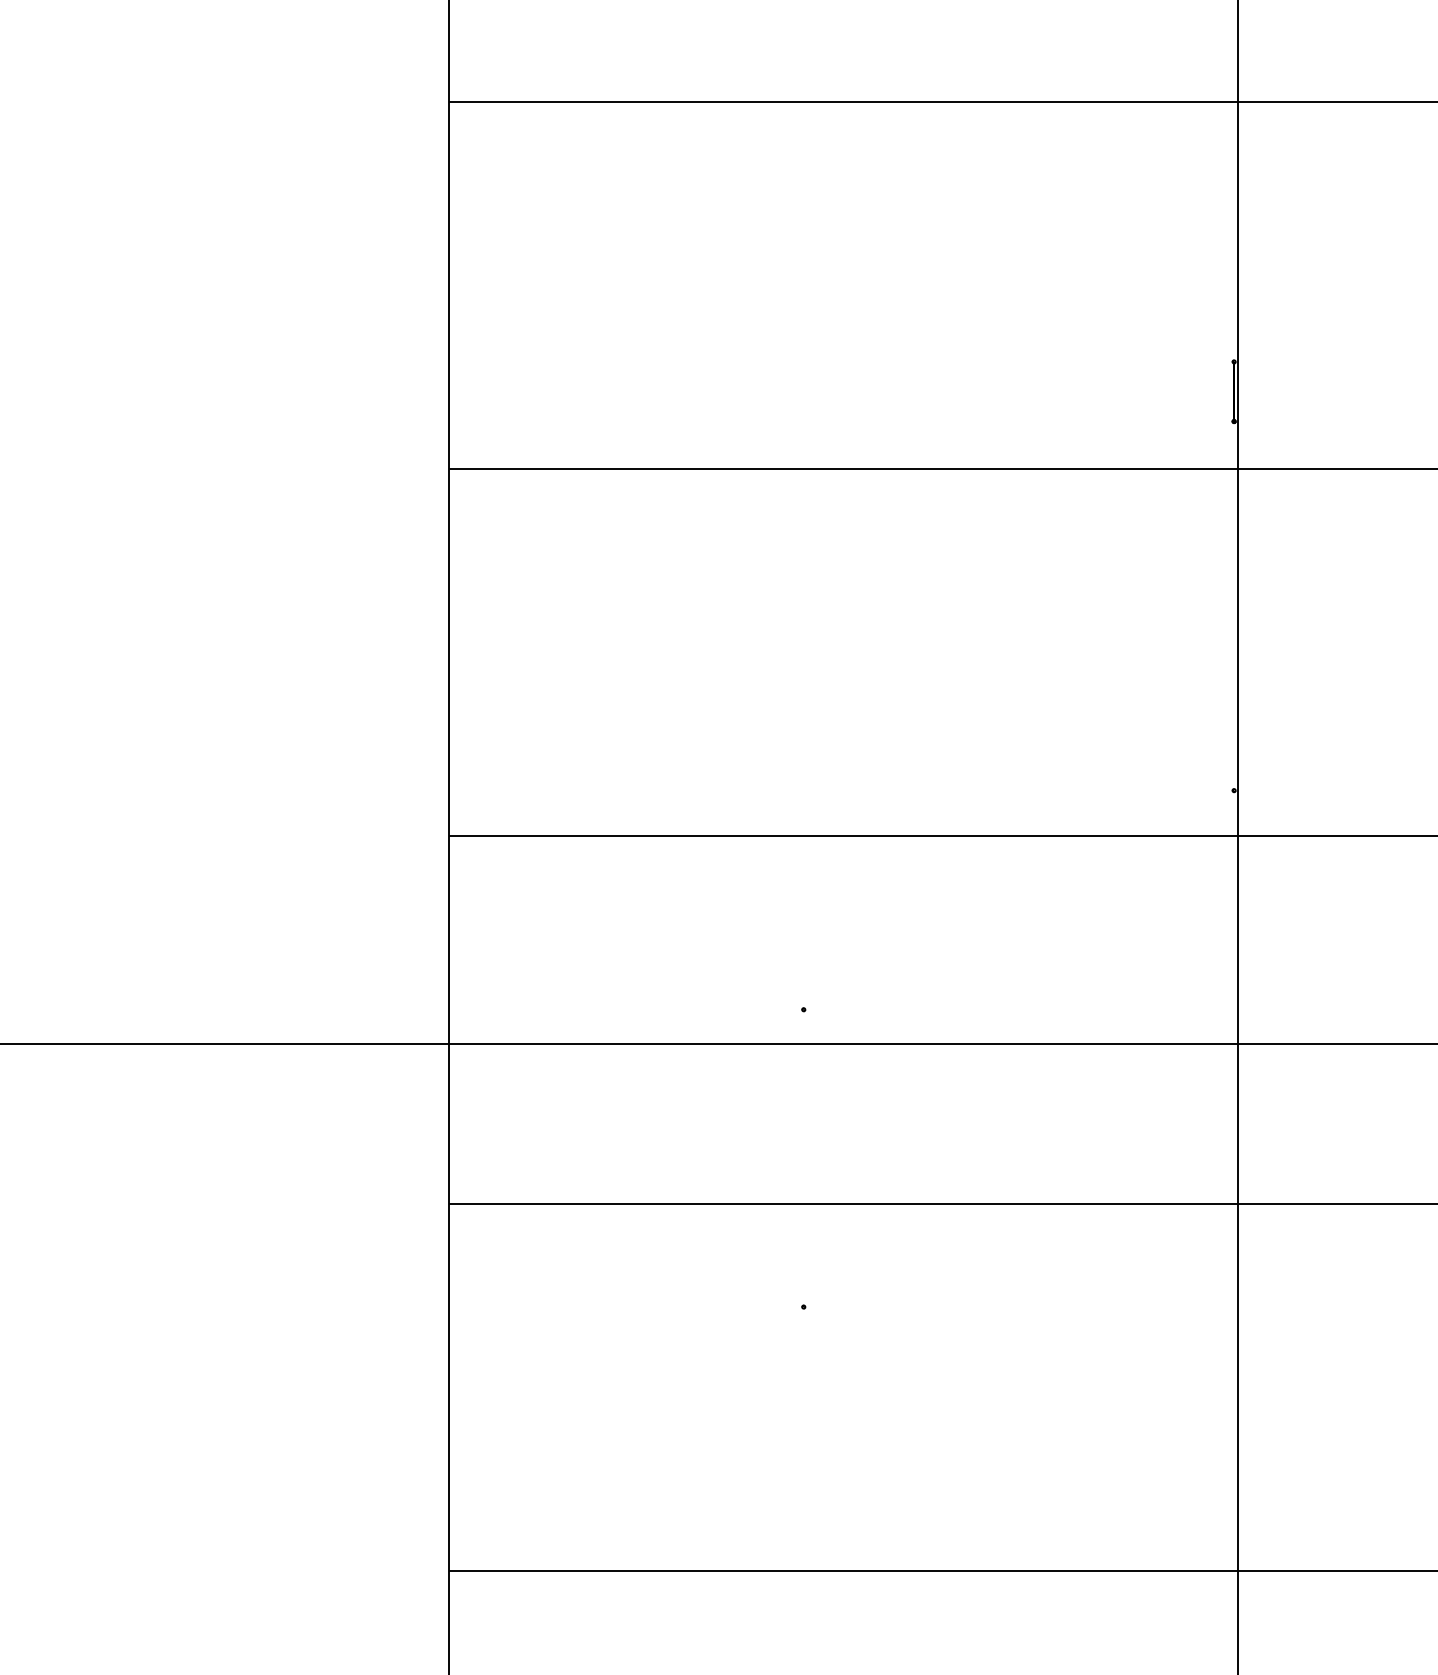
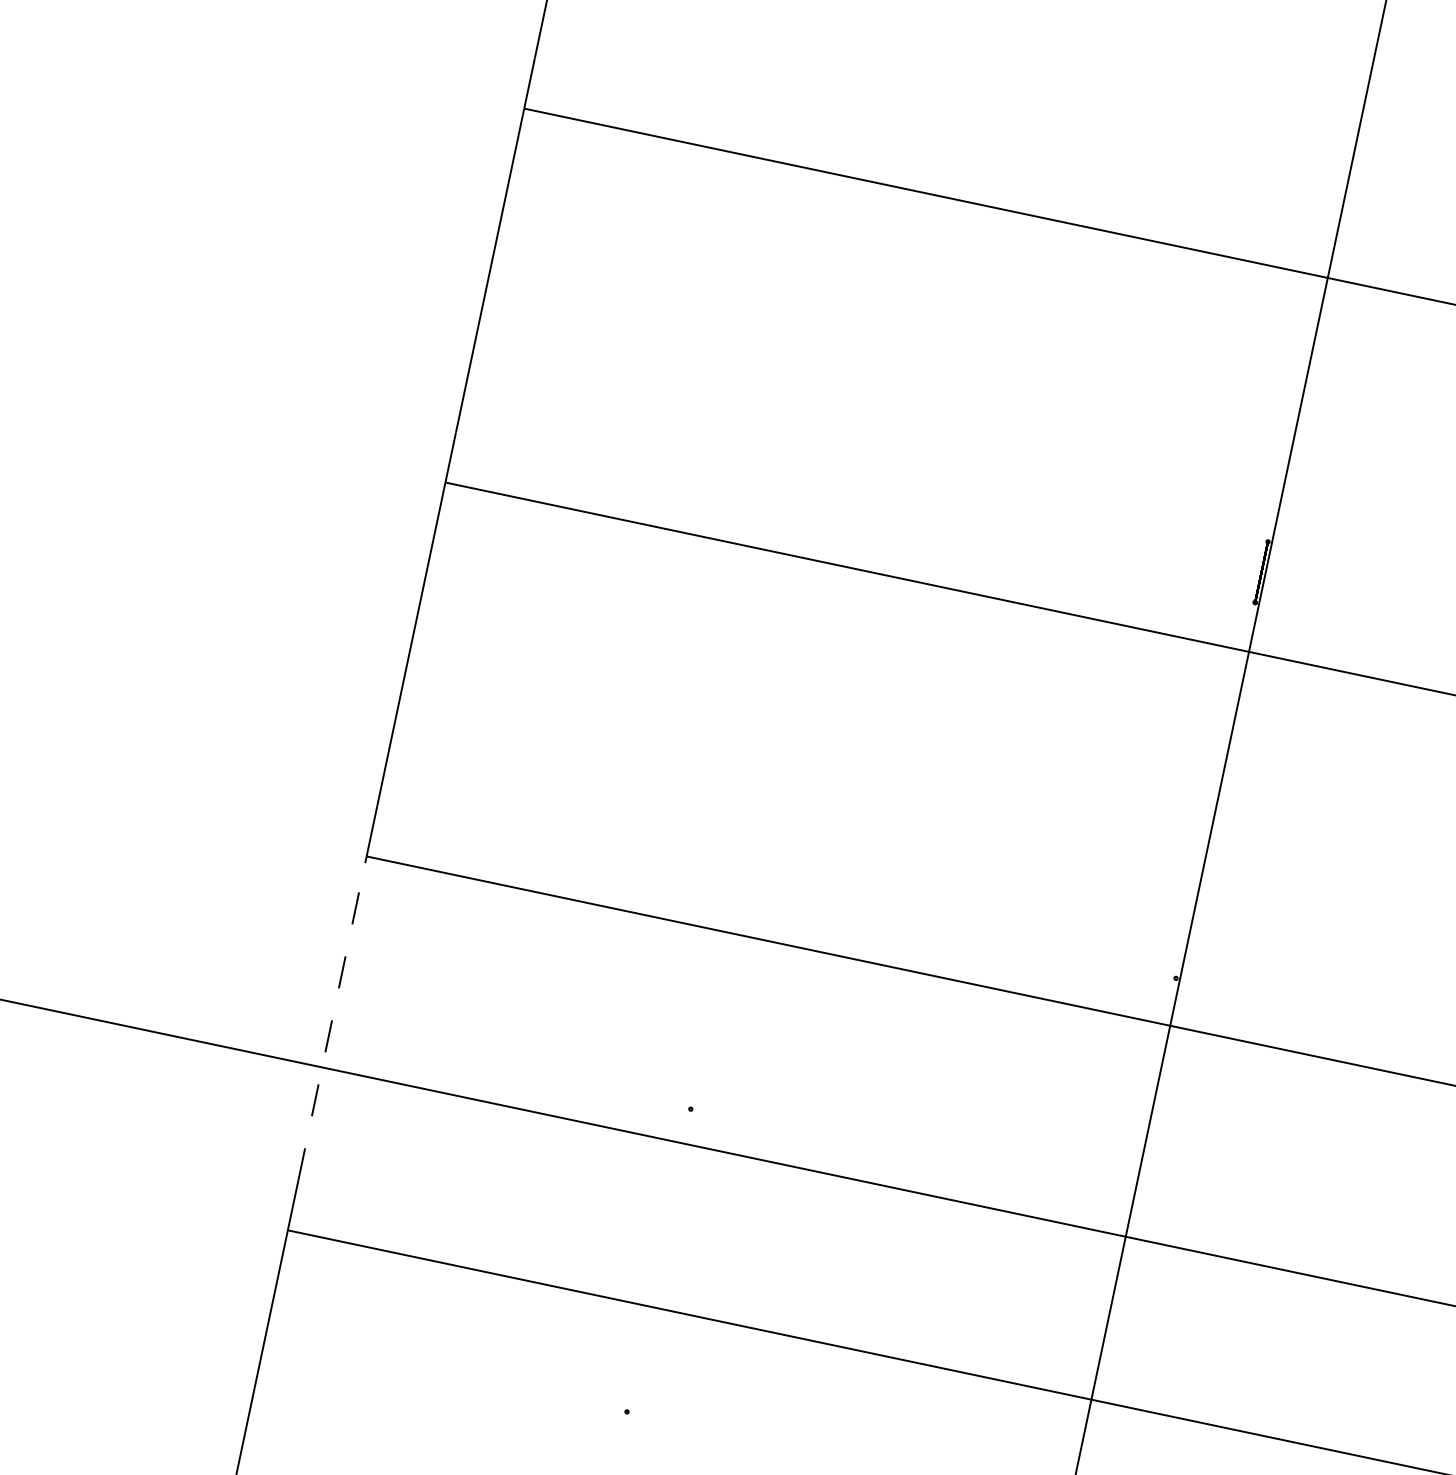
line: (448, 998) -> (331, 1021), solid -> dashed

